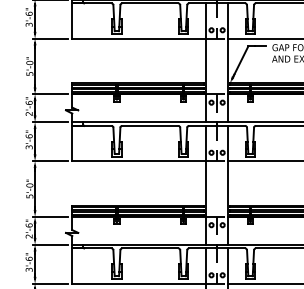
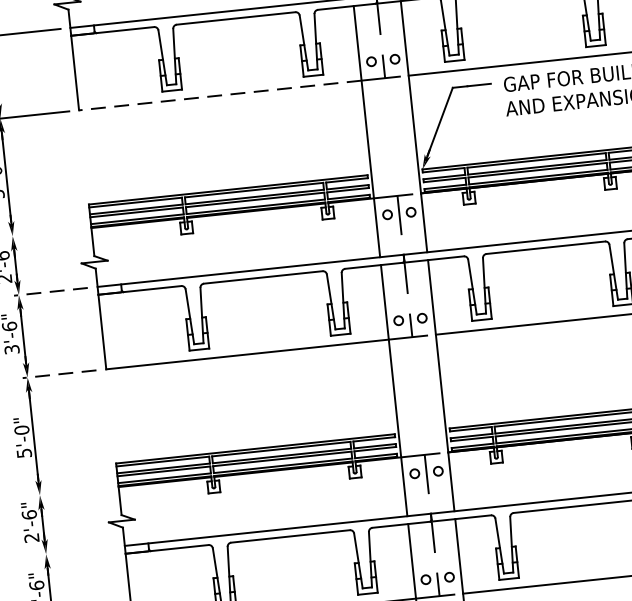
line: (139, 38) -> (221, 95), solid -> dashed
line: (49, 94) -> (43, 233), removed
line: (49, 122) -> (49, 292), solid -> dashed
line: (49, 161) -> (58, 375), solid -> dashed
line: (49, 216) -> (70, 491), removed
line: (49, 244) -> (76, 550), removed

